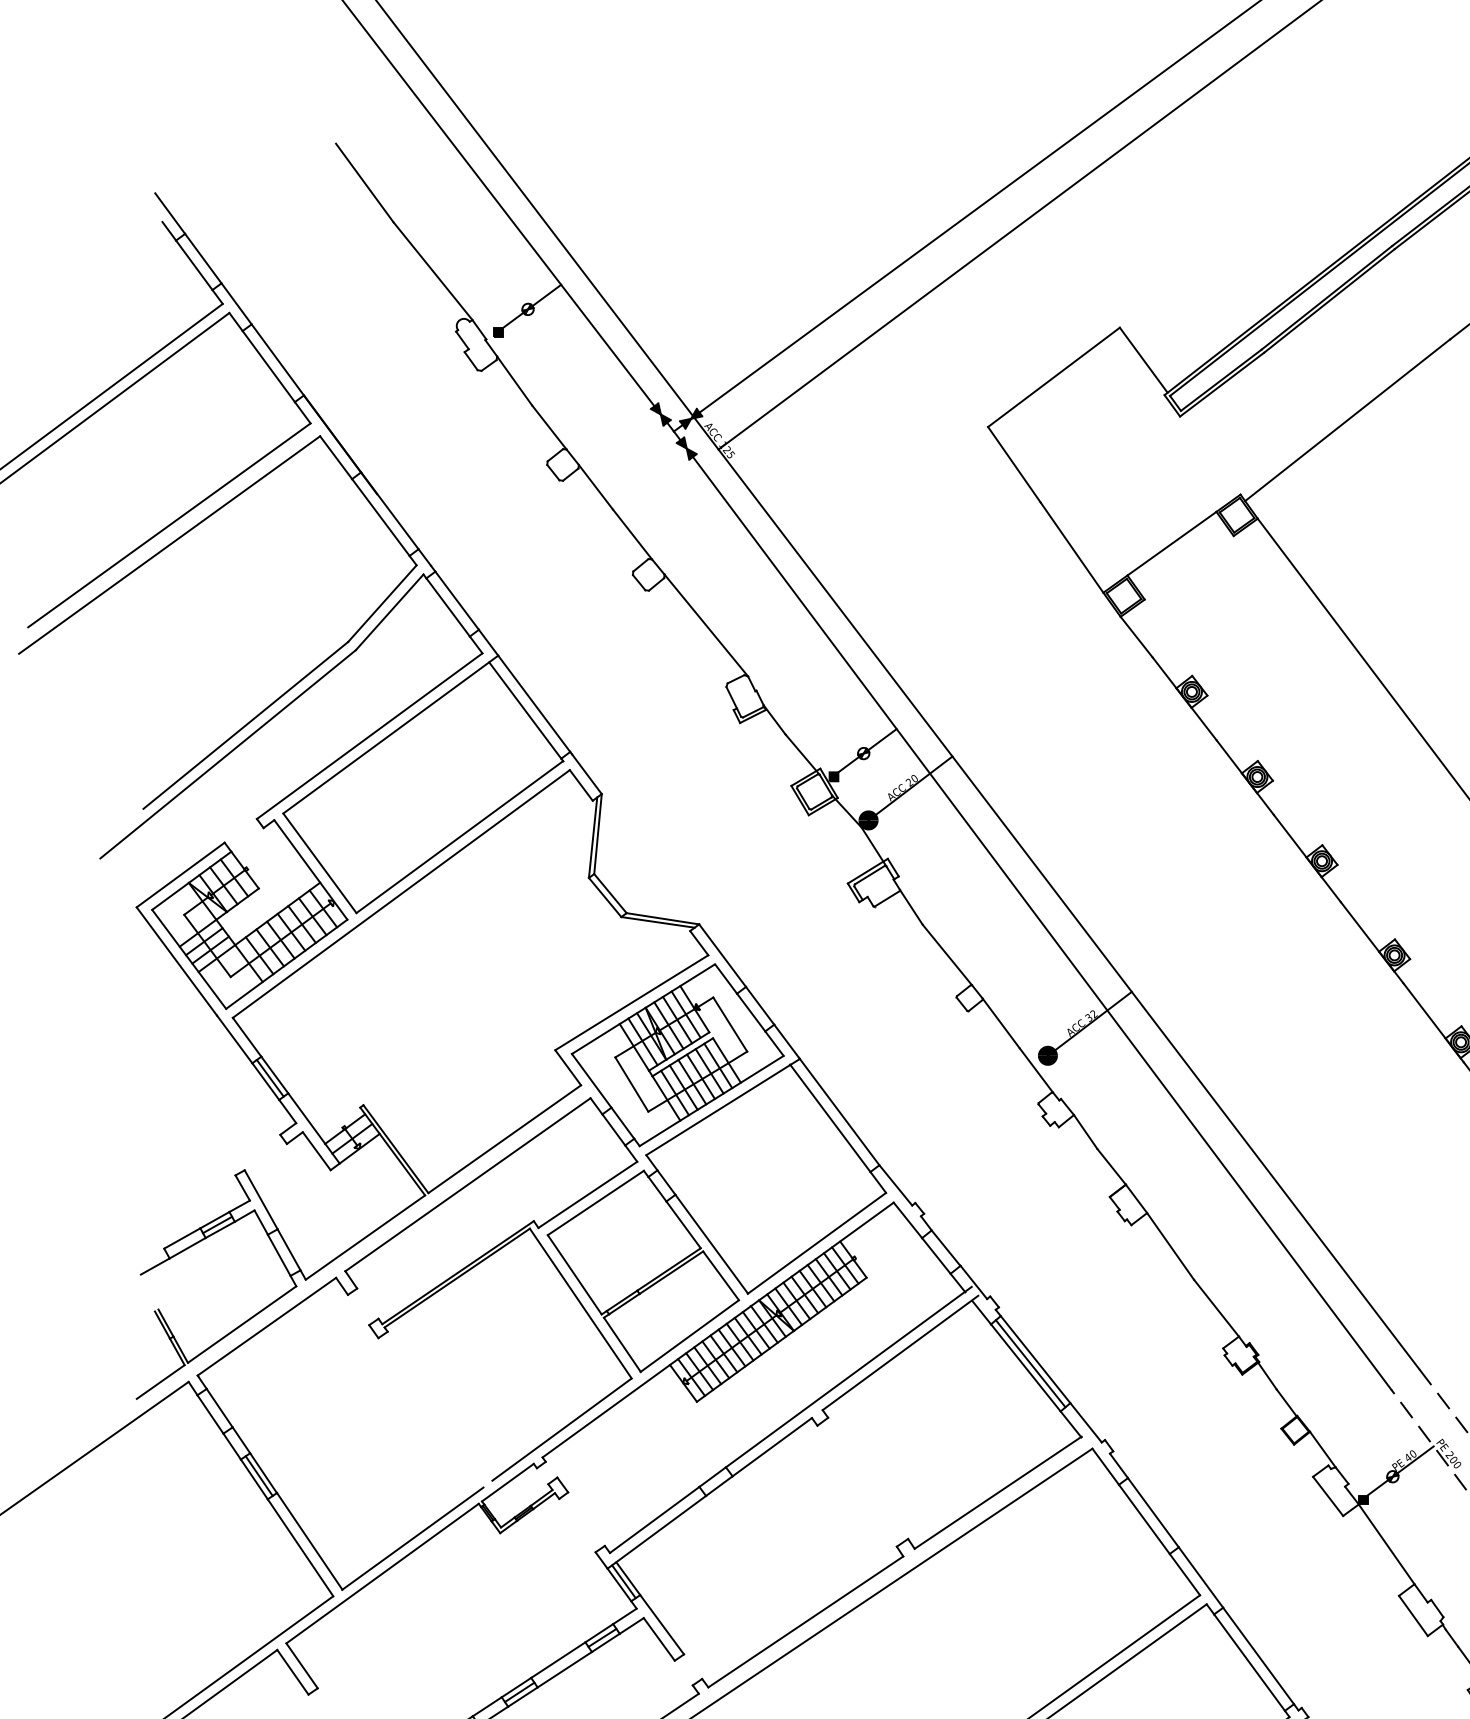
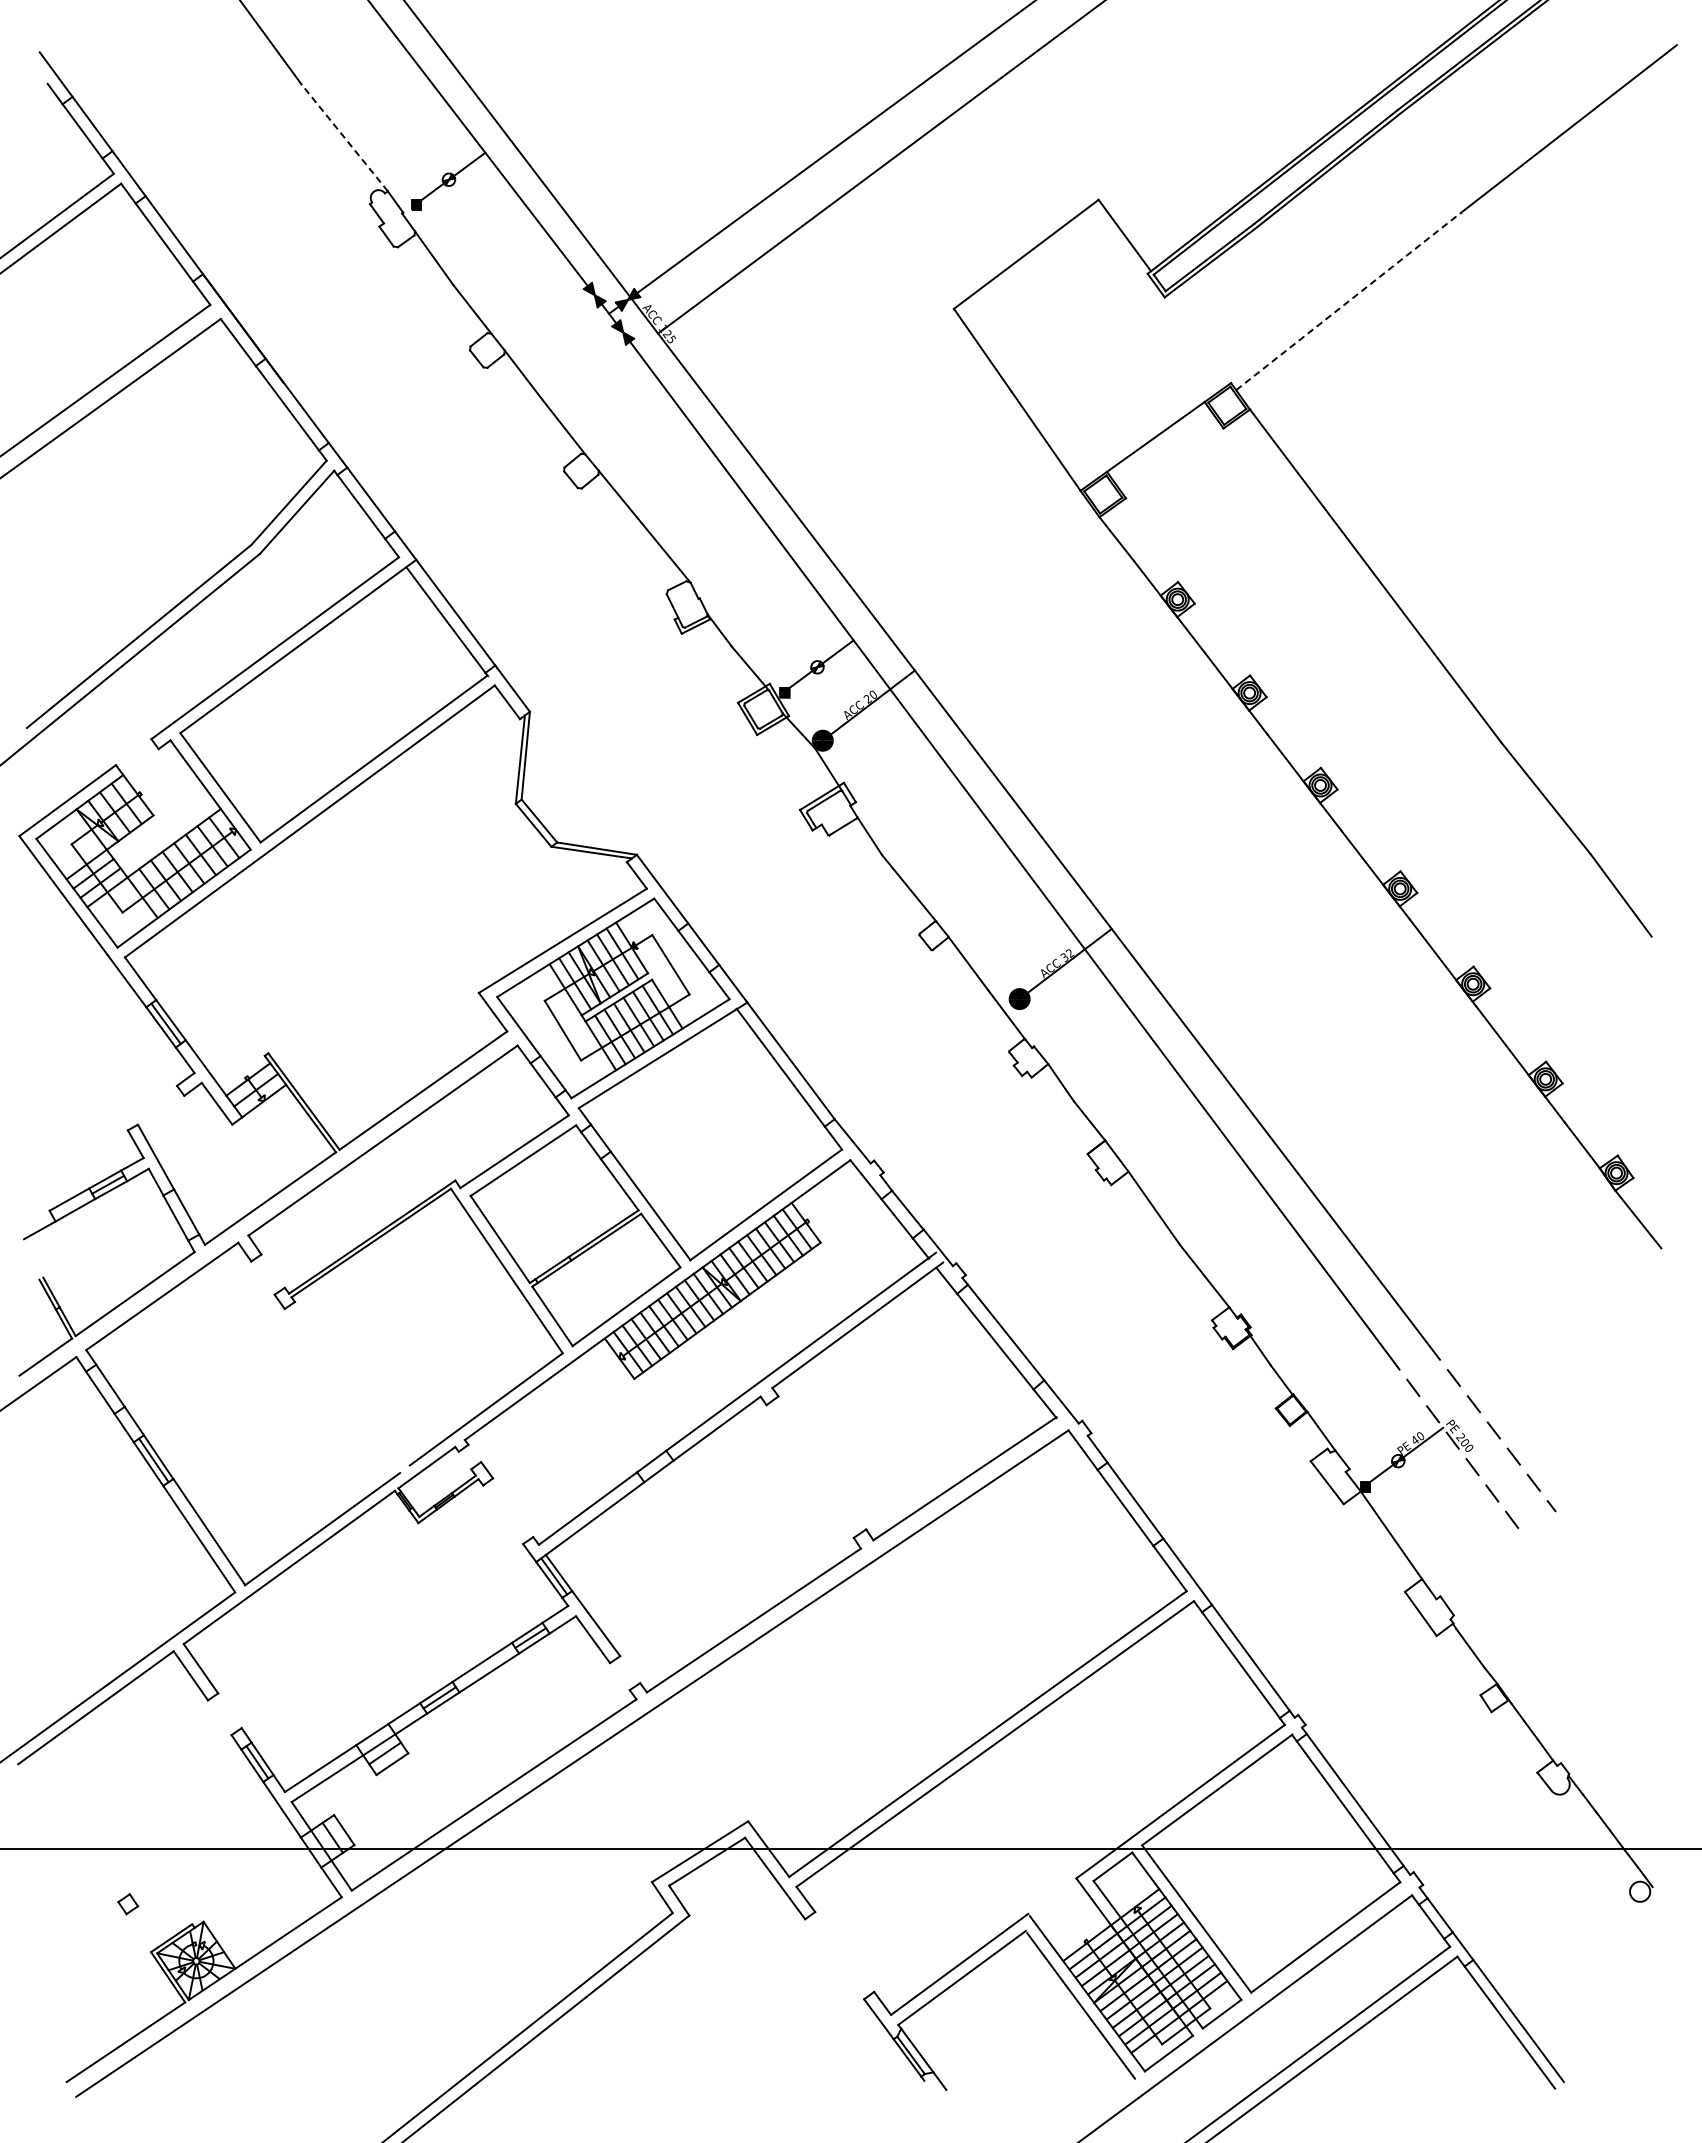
line: (432, 270) -> (344, 137), solid -> dashed
line: (1347, 420) -> (1348, 301), solid -> dashed
line: (1030, 1363) -> (1000, 1336), removed

